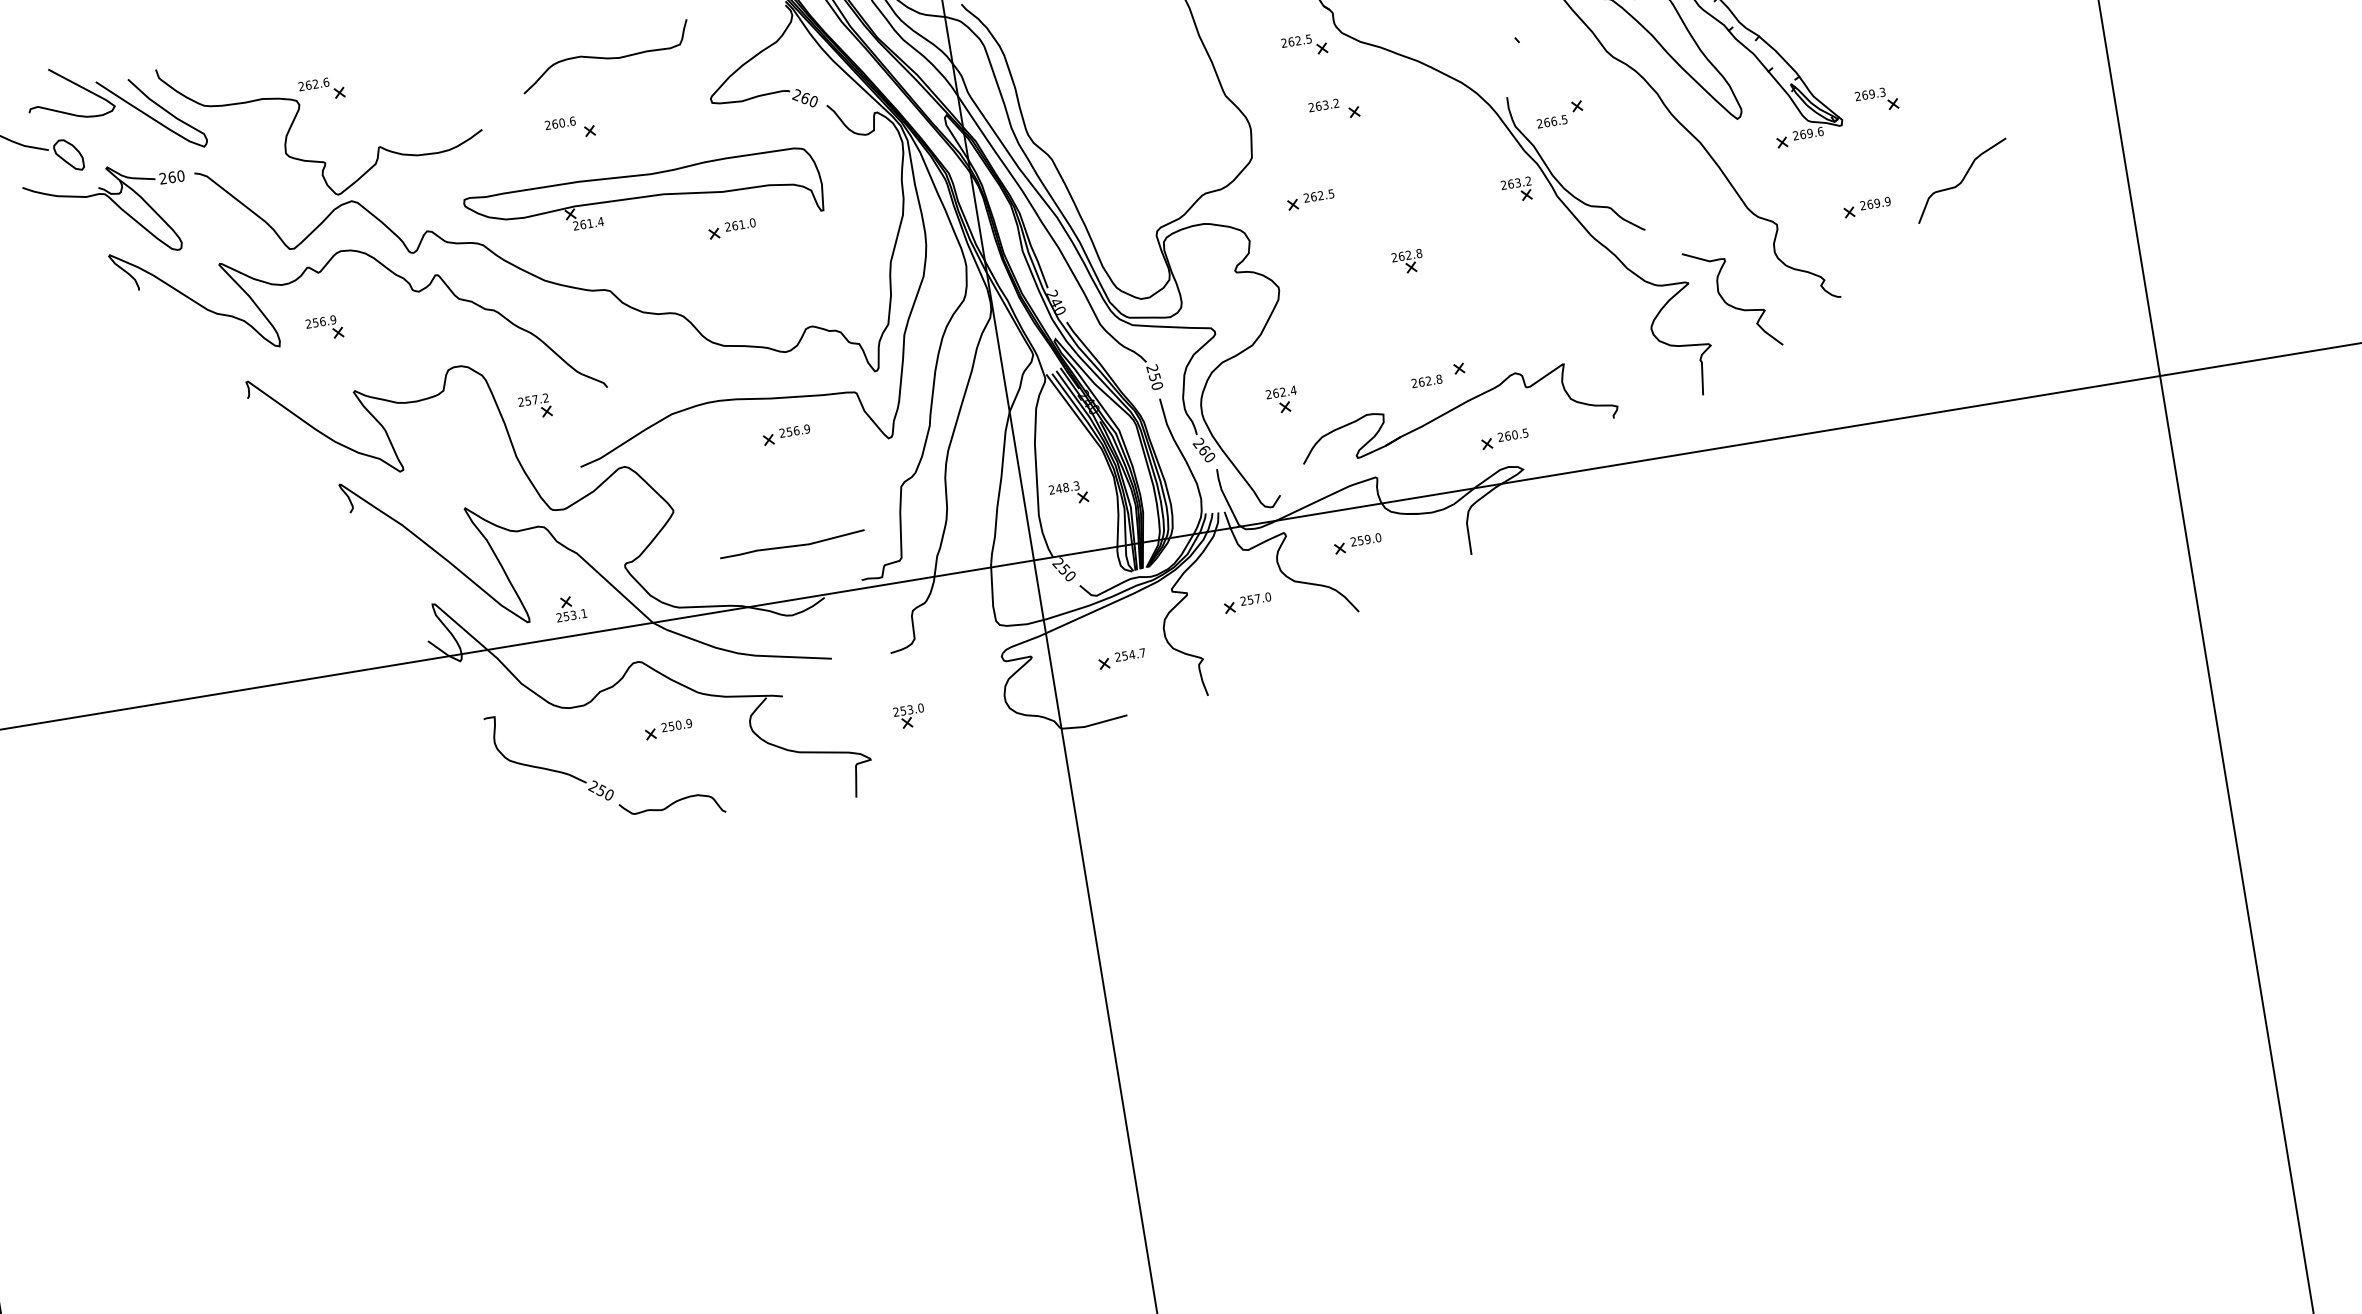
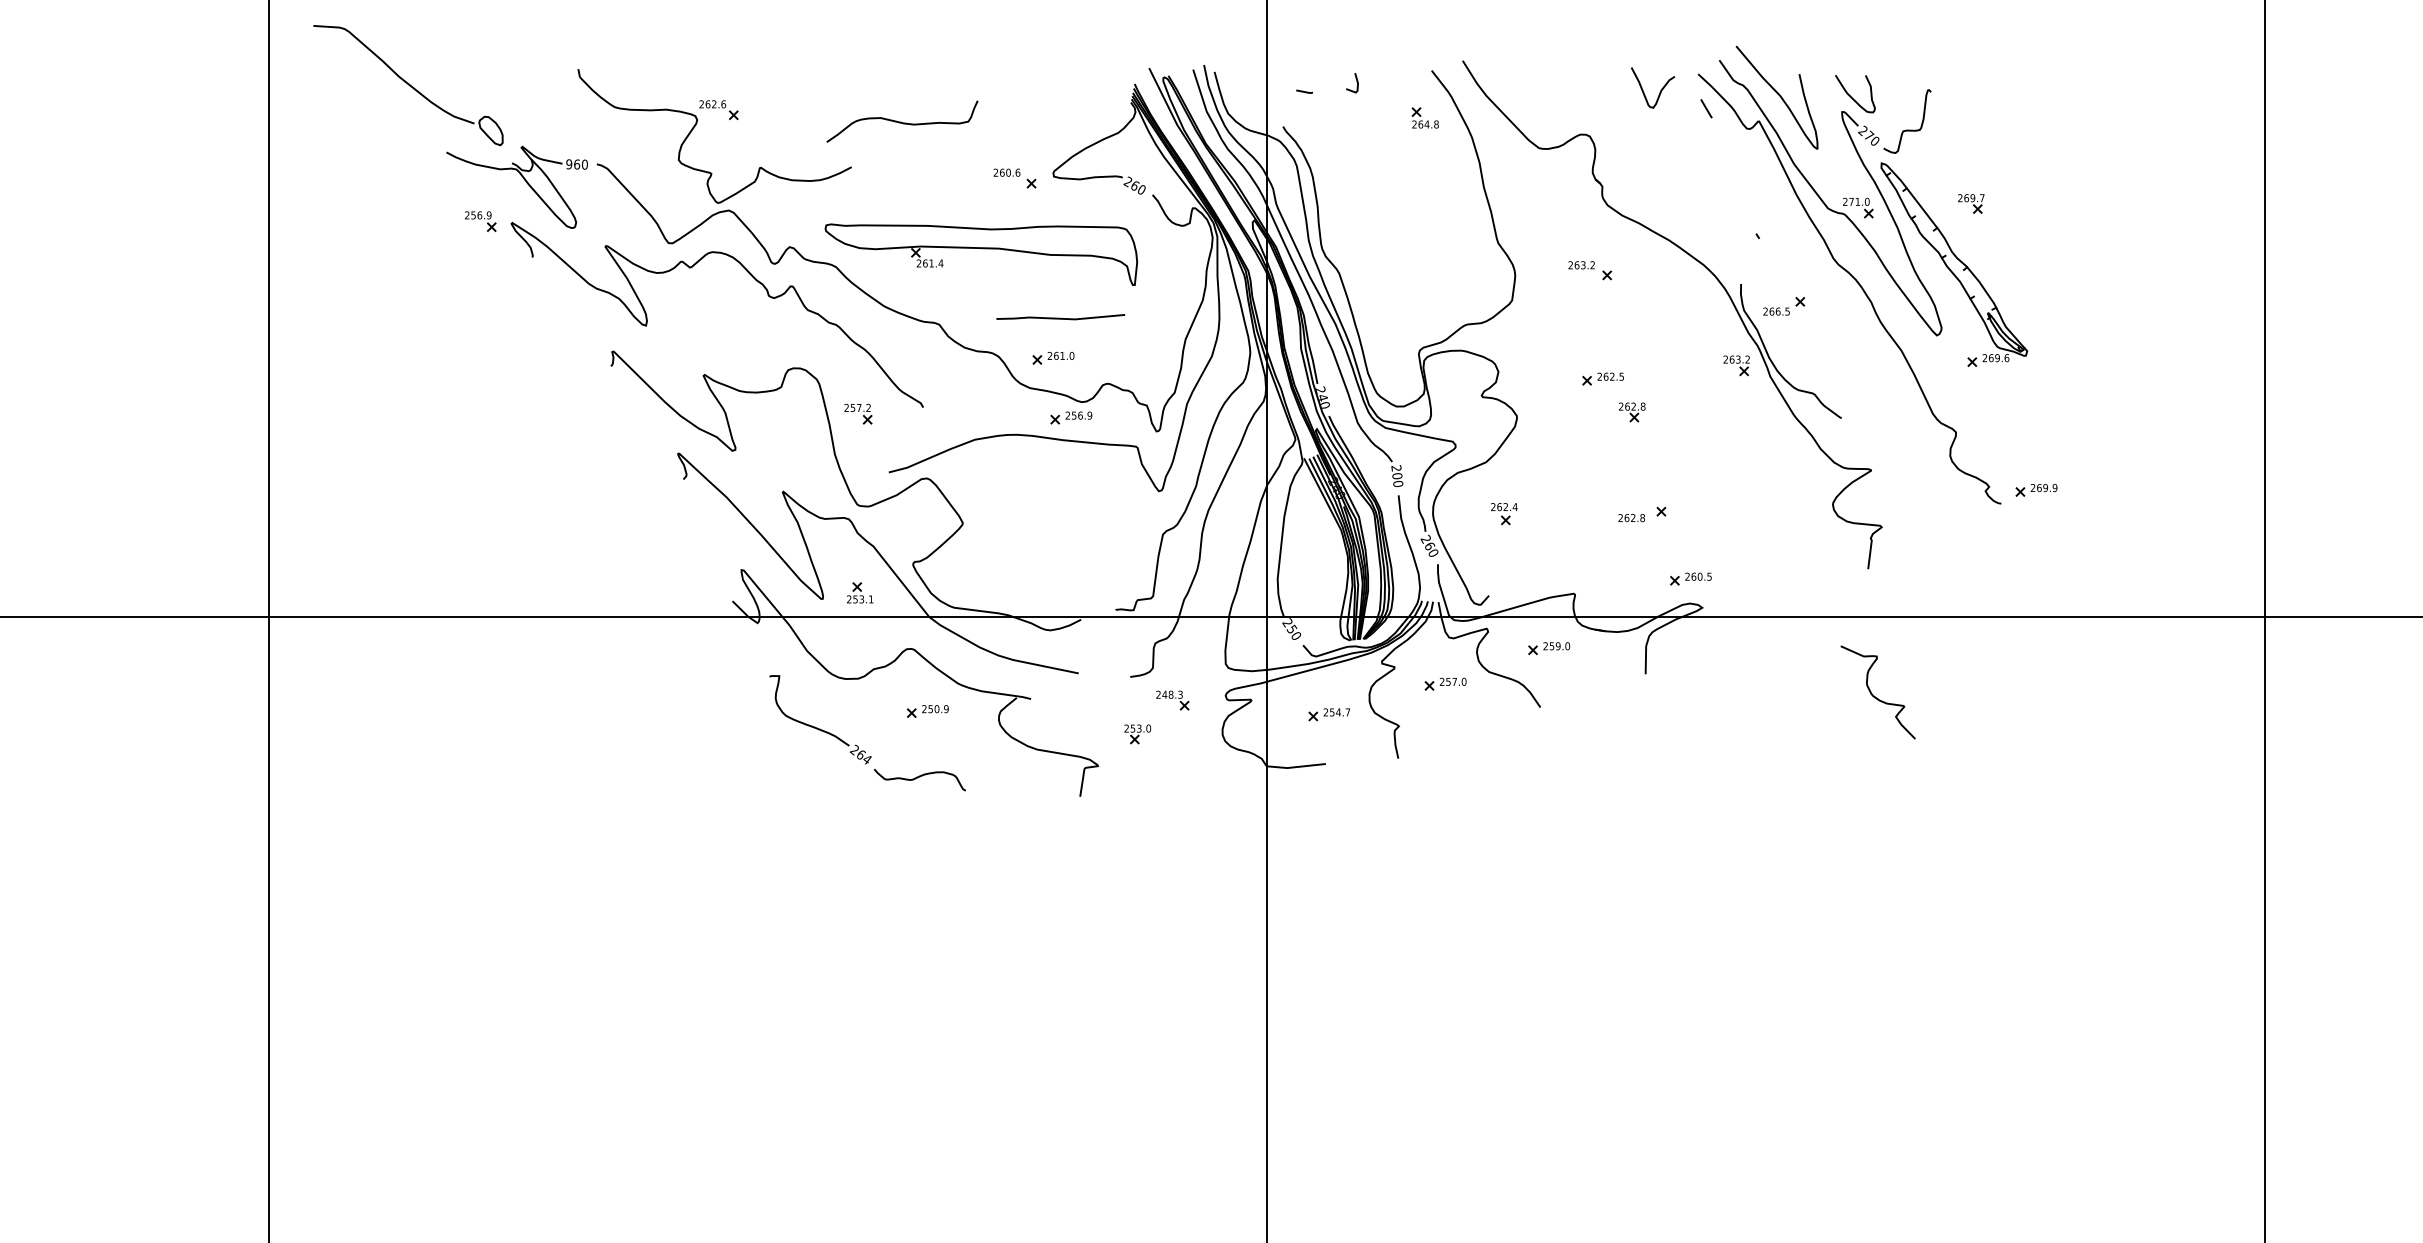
part: (1304, 45) -> (1573, 210), removed
curve: (605, 57) -> (902, 122), moved
part: (1876, 99) -> (2059, 338), removed
part: (115, 110) -> (537, 98), removed
part: (569, 128) -> (1014, 178), moved
text: (163, 178) -> (569, 164), 260 -> 960
curve: (1962, 180) -> (2122, 420), removed
part: (1310, 199) -> (1602, 378), moved
part: (1867, 207) -> (2036, 490), moved
part: (732, 228) -> (1053, 357), moved
curve: (1729, 303) -> (1874, 695), moved
part: (324, 328) -> (480, 221), moved
text: (1155, 377) -> (1397, 476), 250 -> 200
part: (1457, 411) -> (1653, 548), removed
part: (786, 434) -> (1071, 417), moved
part: (1068, 493) -> (1172, 700), moved
line: (792, 544) -> (1060, 317), moved
text: (604, 792) -> (863, 756), 250 -> 264

